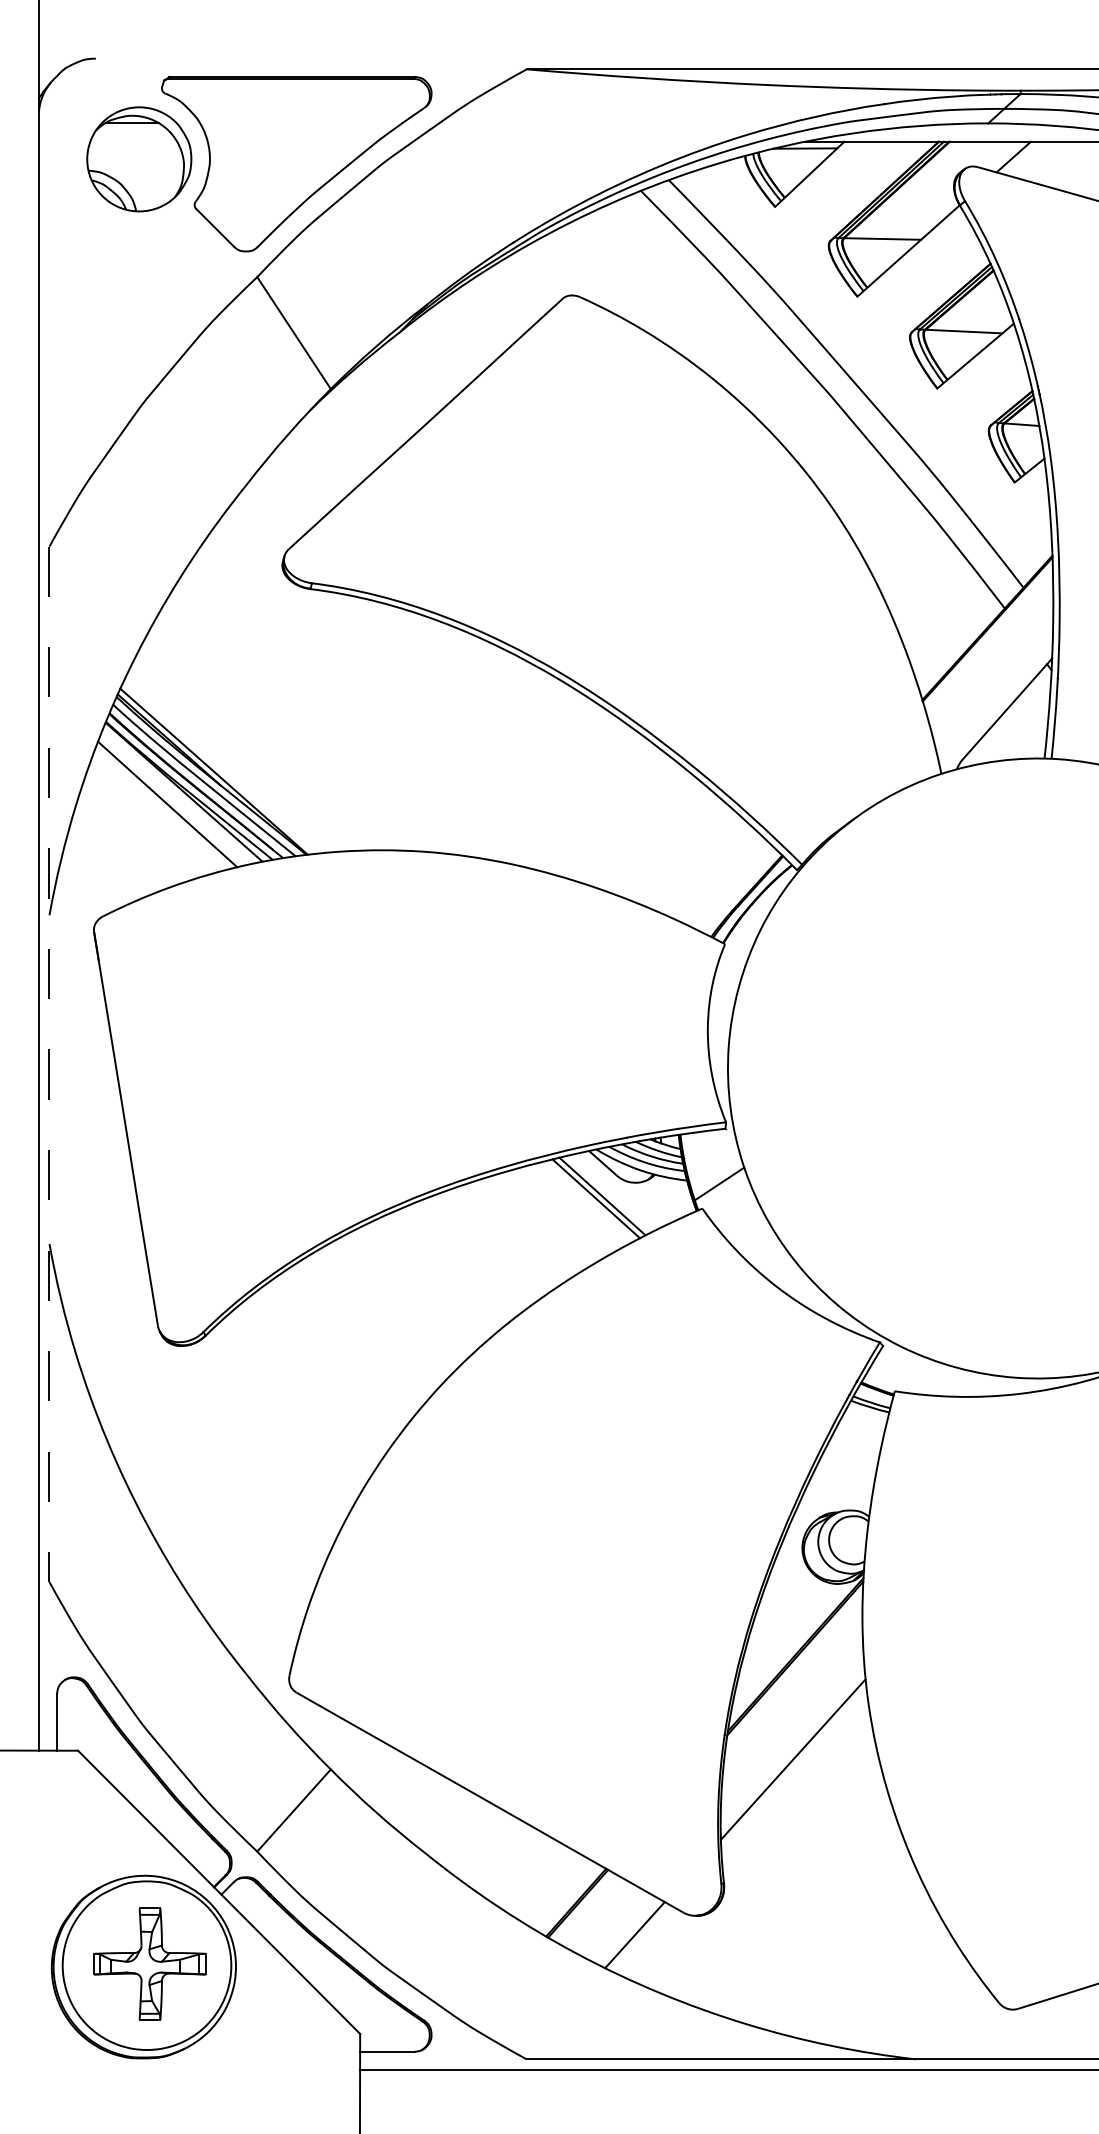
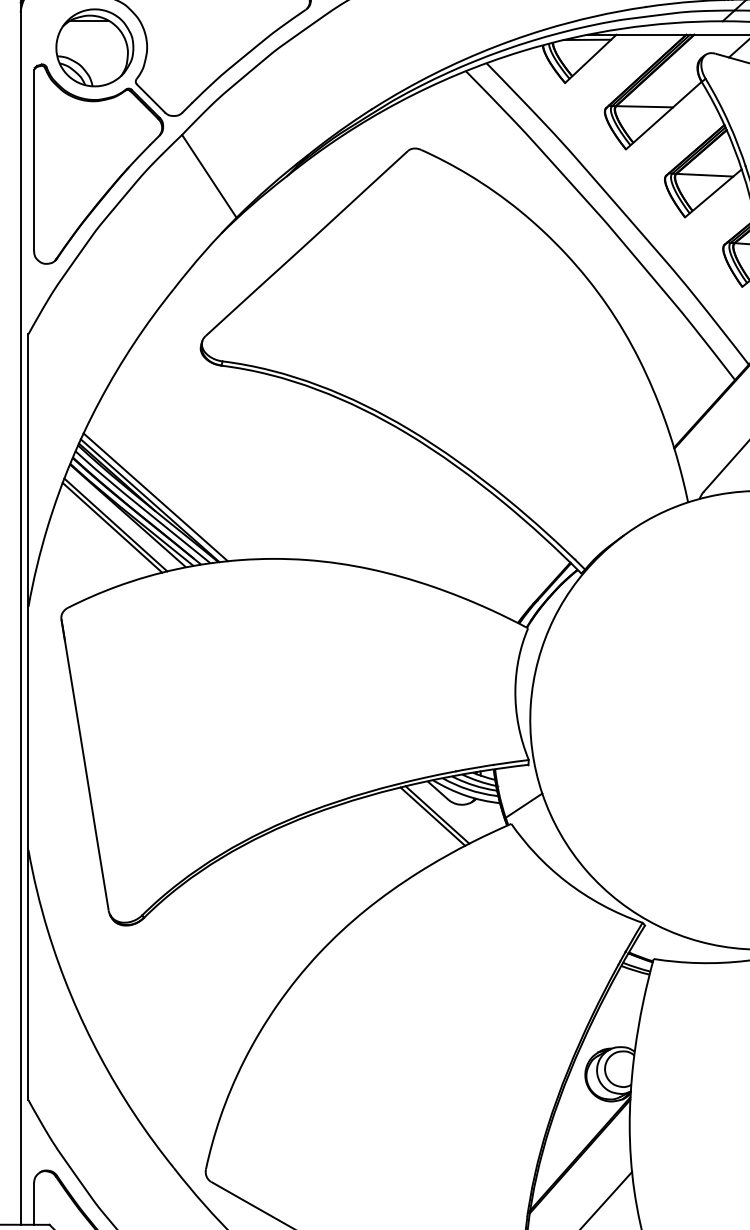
part: (144, 316) -> (98, 164), added
line: (221, 766) -> (155, 496), added
line: (162, 807) -> (112, 527), added
line: (49, 1064) -> (28, 717), dashed -> solid

